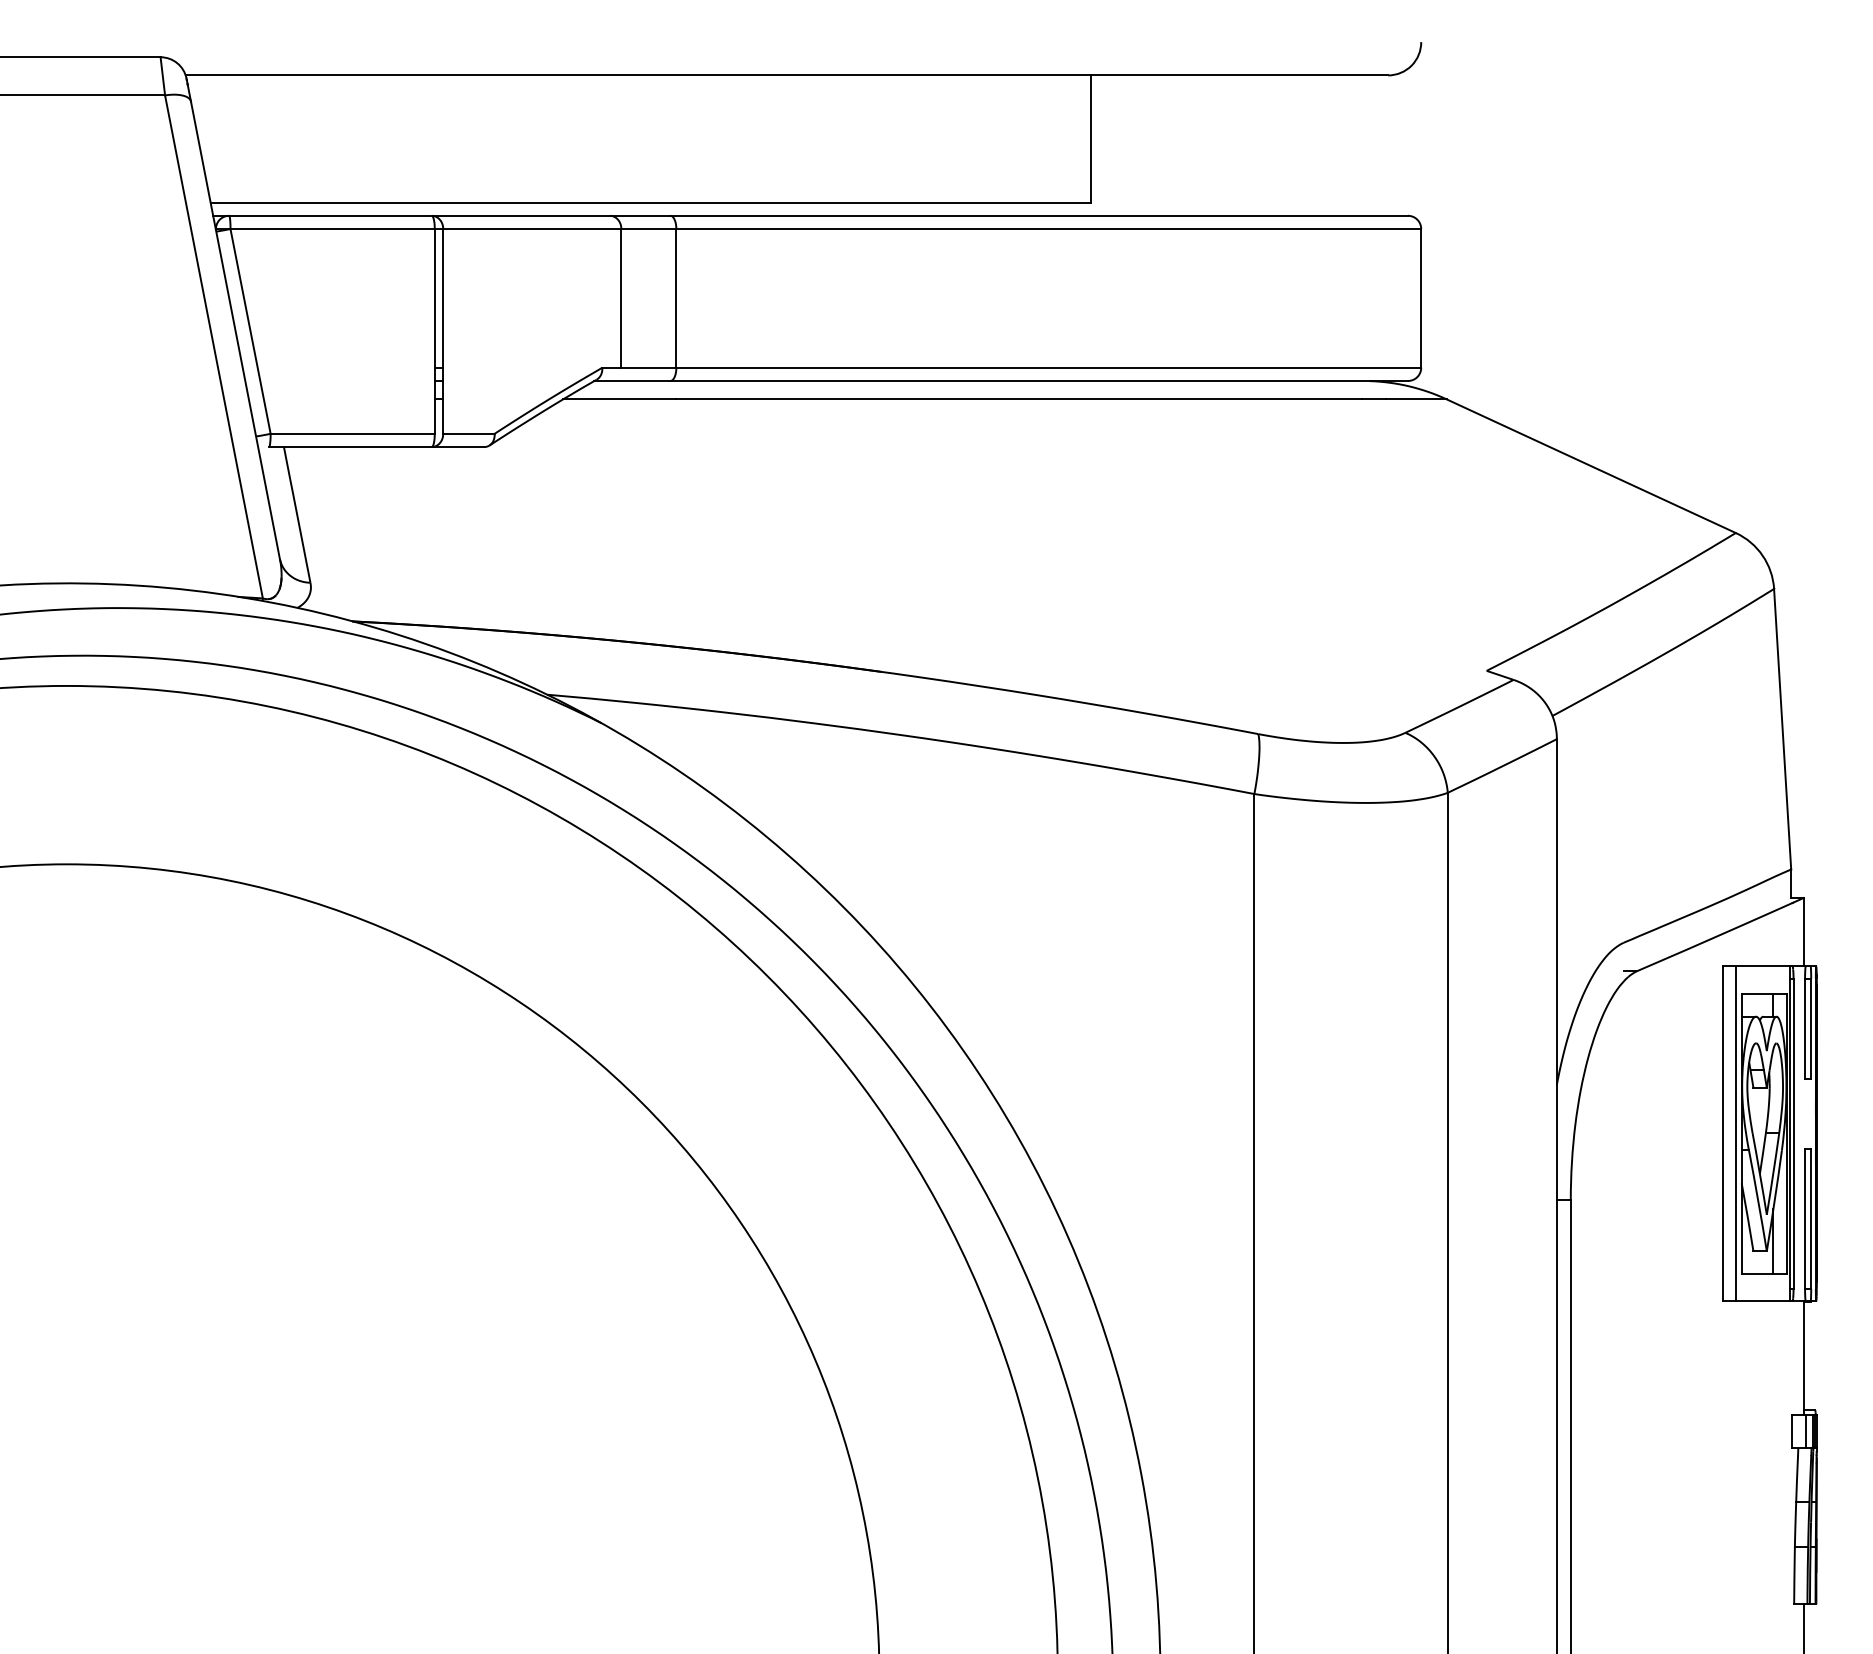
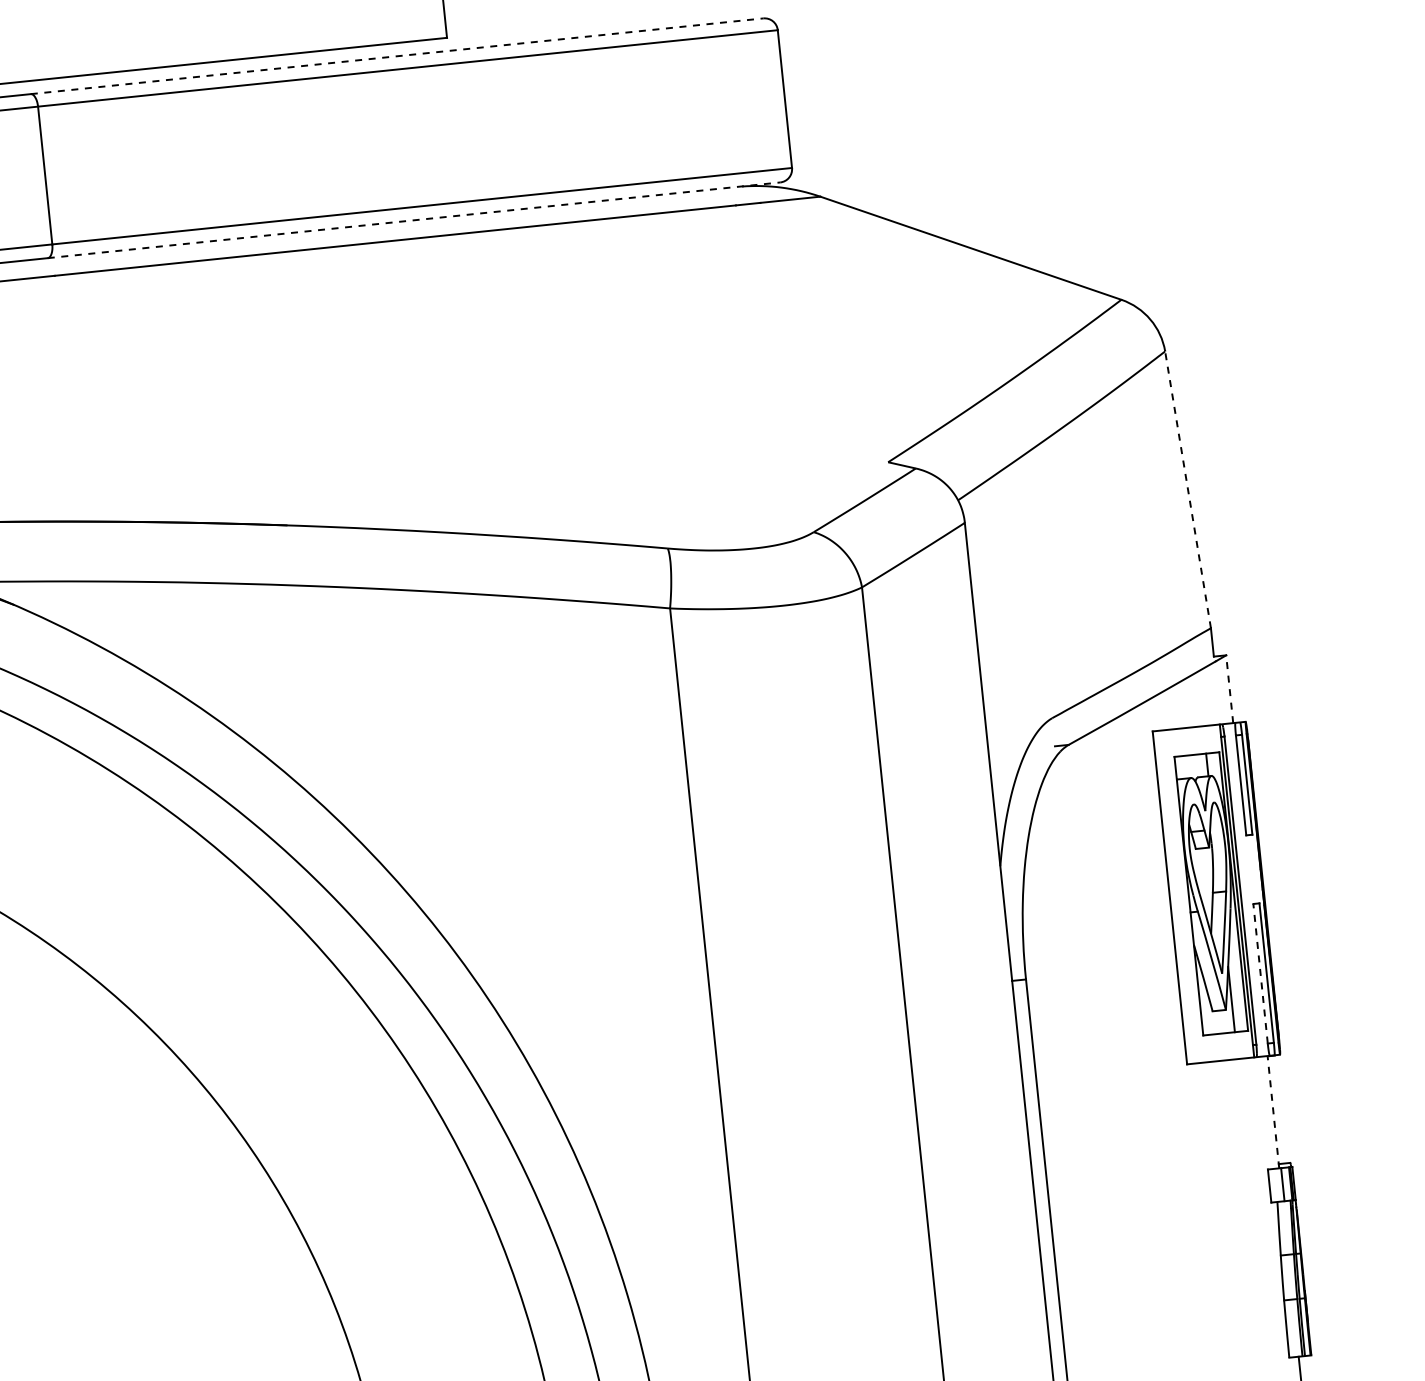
line: (1039, 215) -> (397, 55), solid -> dashed
line: (1039, 380) -> (414, 219), solid -> dashed
line: (1782, 729) -> (1187, 490), solid -> dashed
line: (1803, 931) -> (1229, 688), solid -> dashed
line: (1736, 1133) -> (1183, 896), removed
line: (1805, 1218) -> (1260, 973), solid -> dashed
line: (1803, 1358) -> (1273, 1112), solid -> dashed

